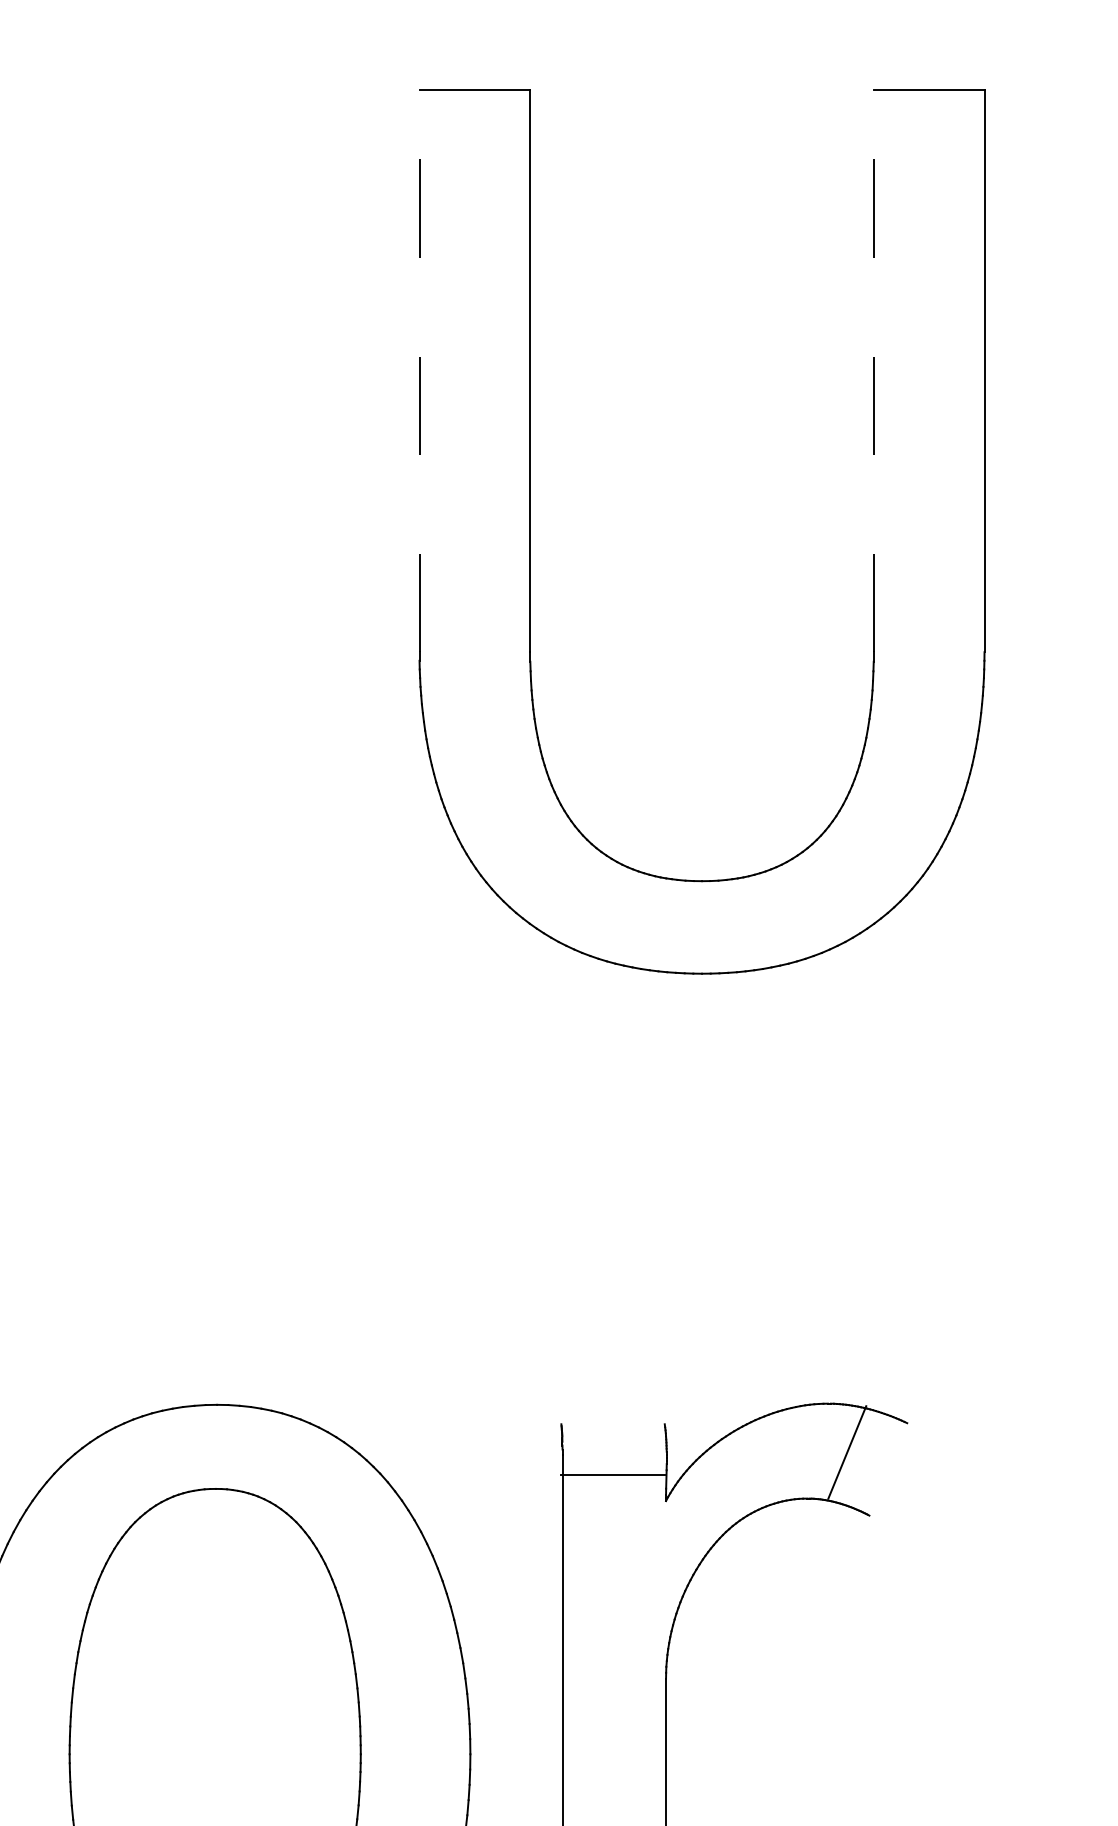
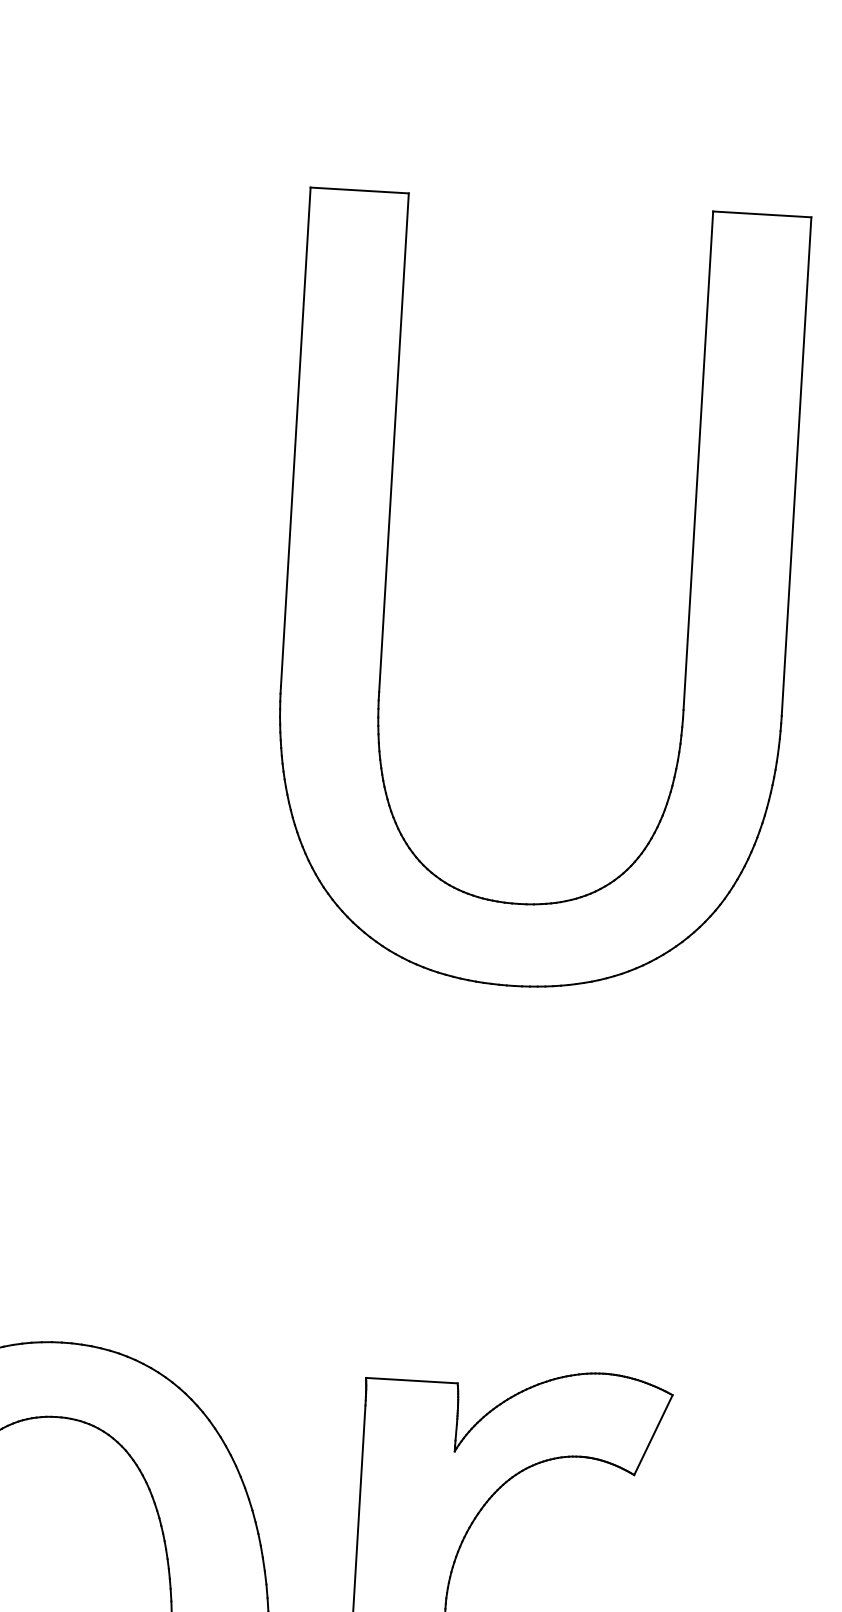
line: (419, 370) -> (295, 436), dashed -> solid
line: (873, 370) -> (698, 460), dashed -> solid
line: (847, 1452) -> (653, 1435), moved
line: (612, 1475) -> (411, 1380), moved

